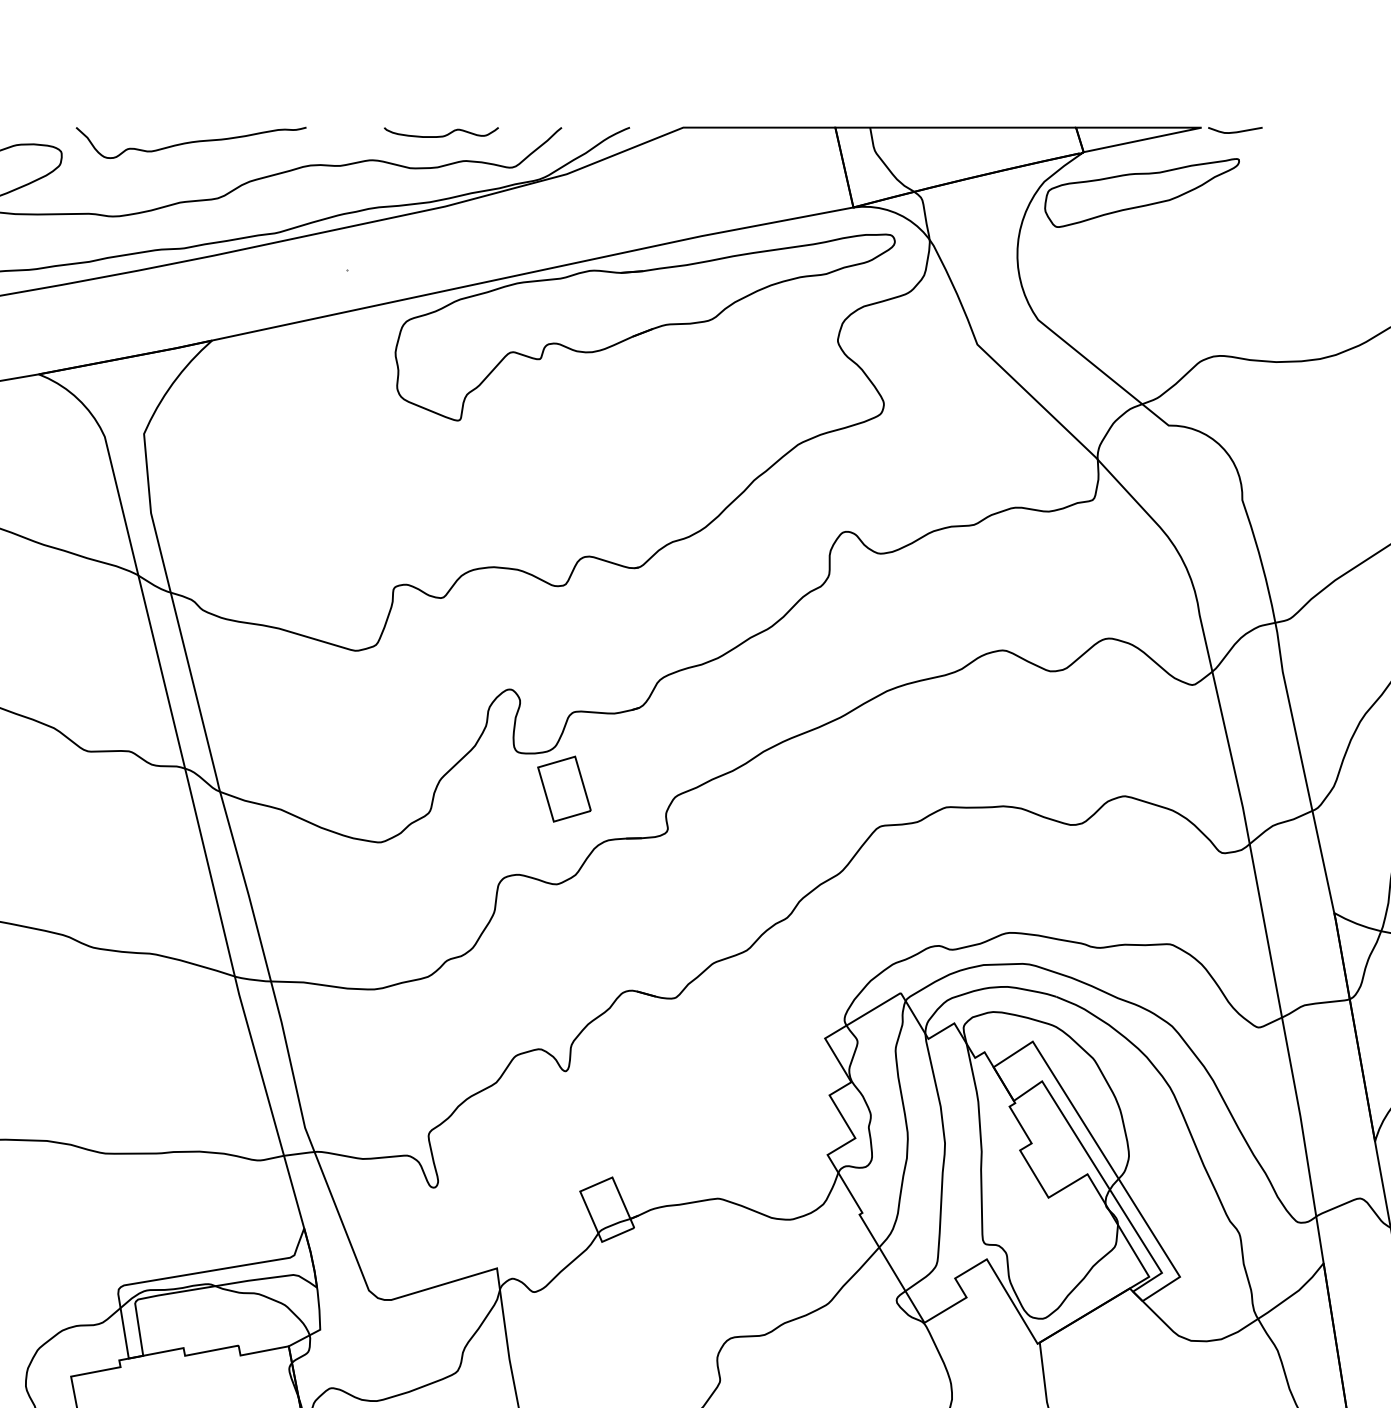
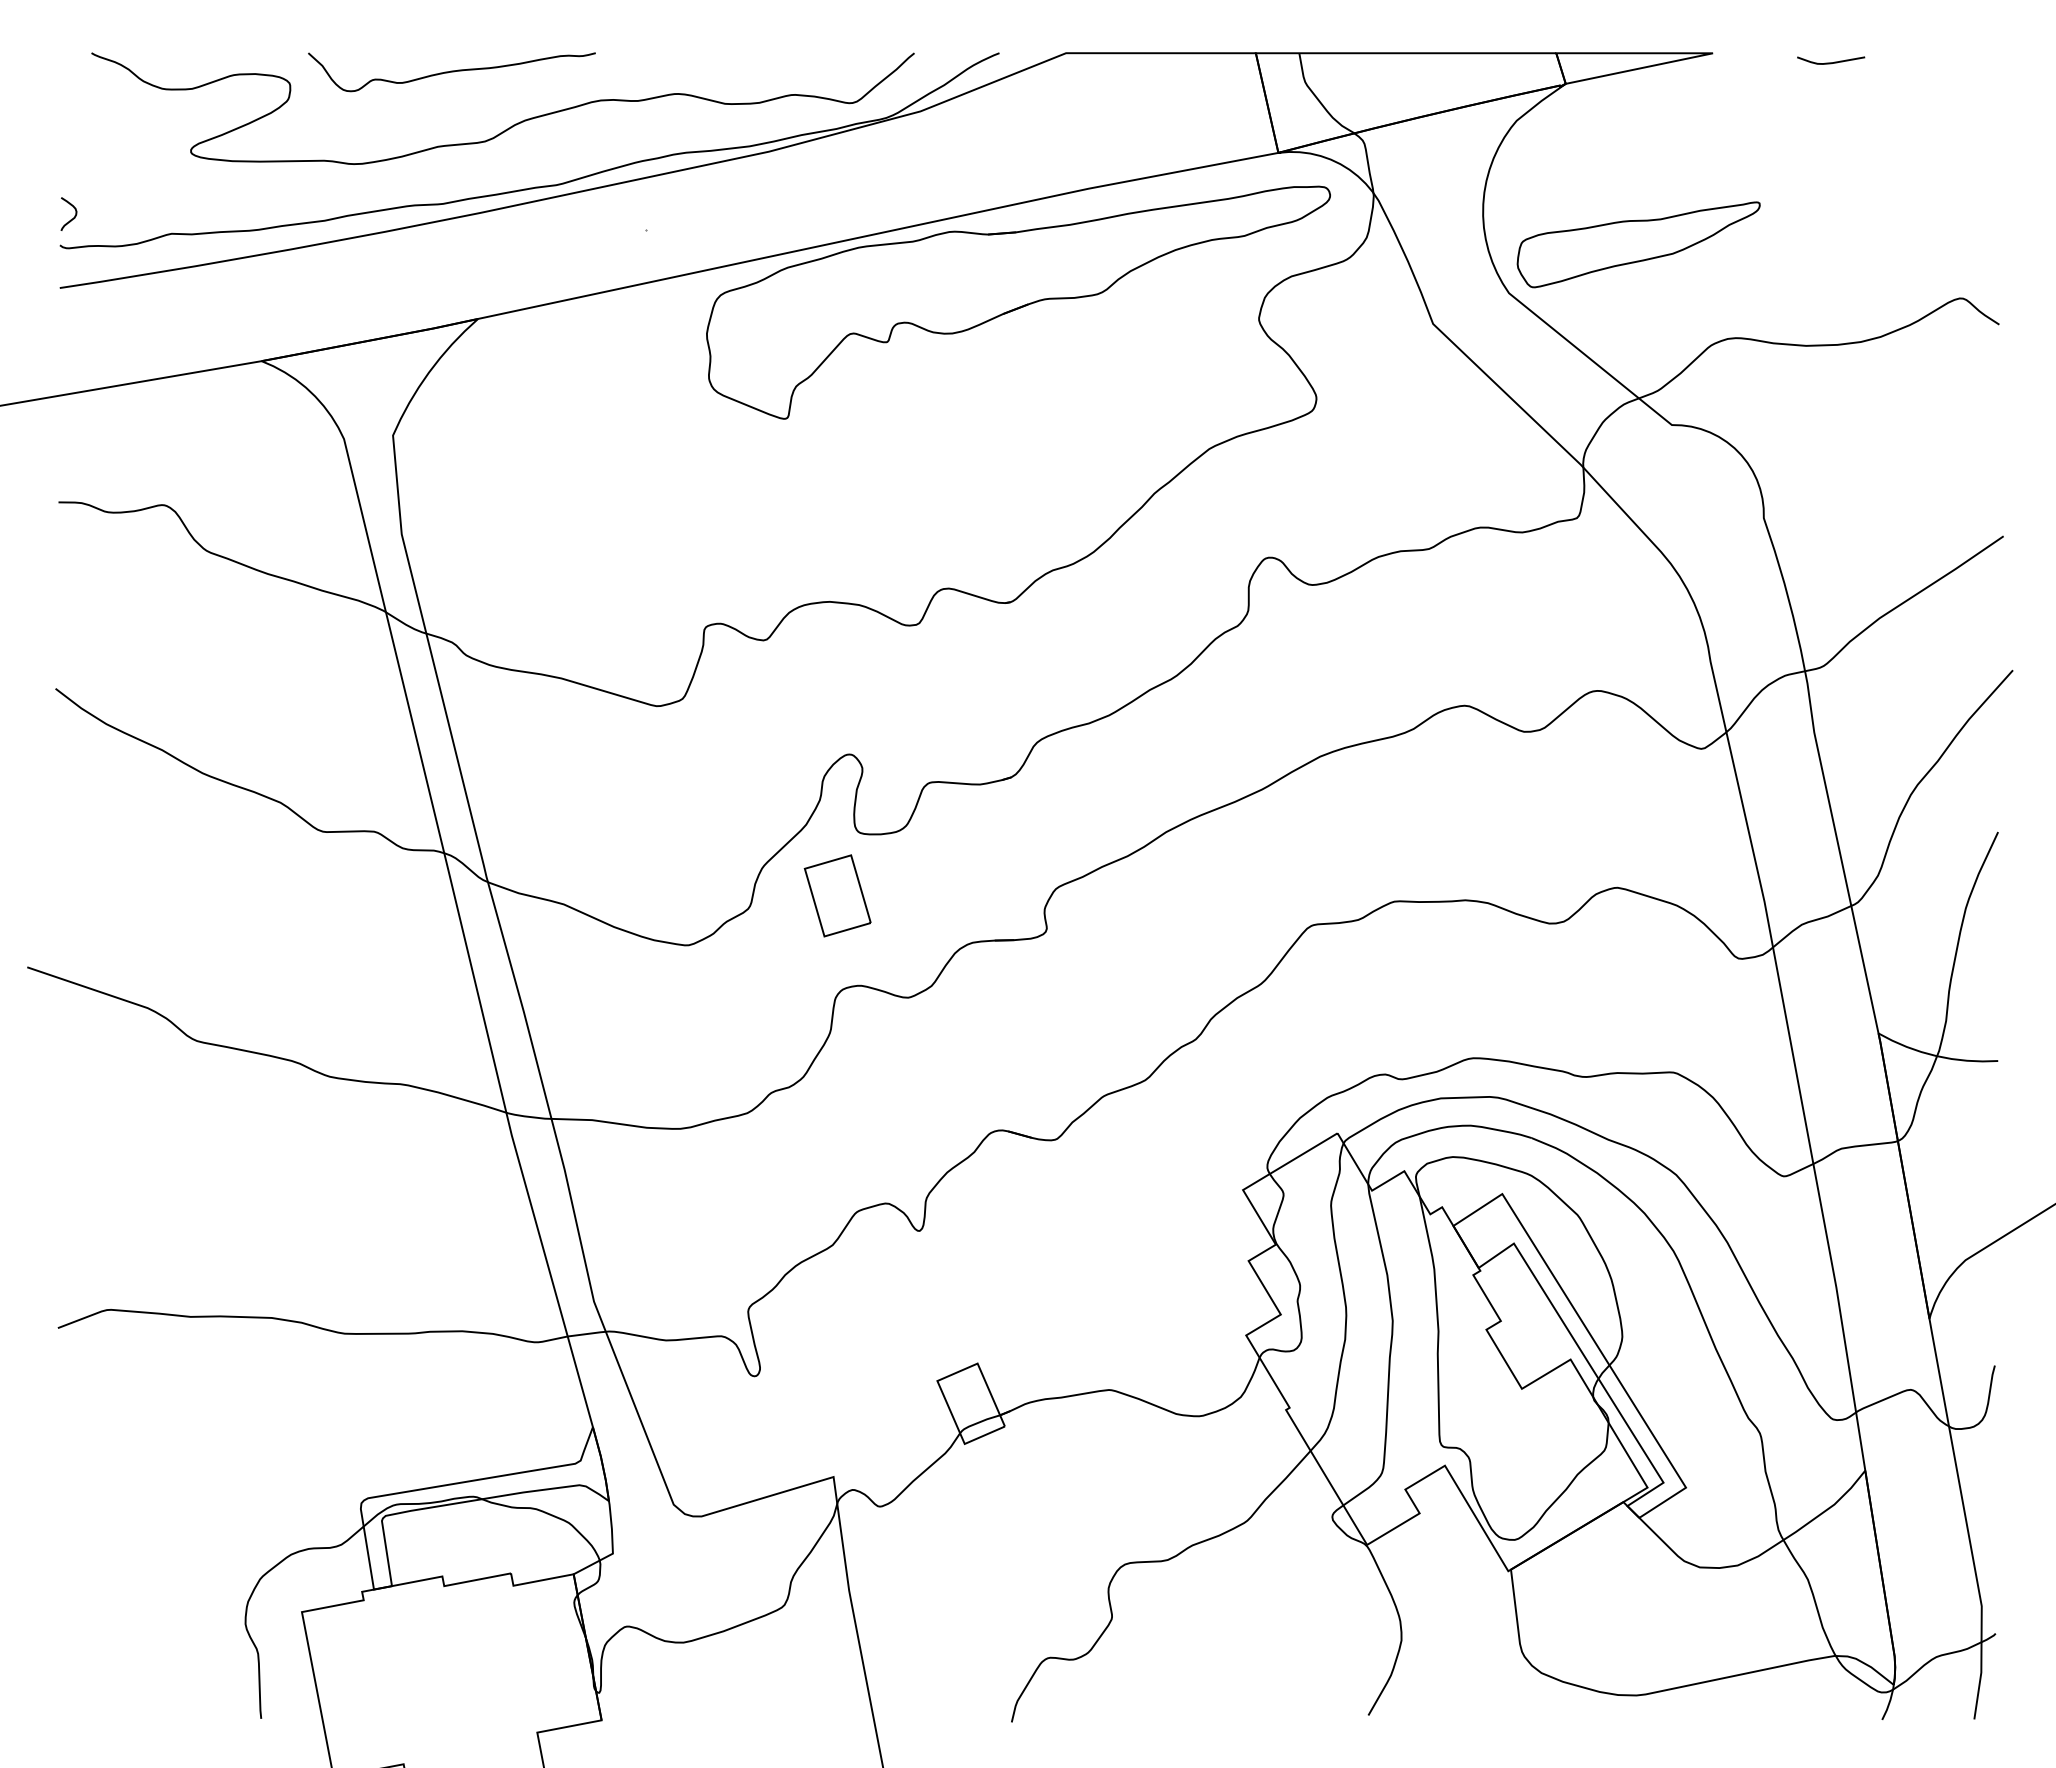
curve: (1235, 131) -> (1831, 62), moved
curve: (440, 135) -> (763, 63), removed
part: (1141, 192) -> (1638, 244), moved
part: (564, 788) -> (837, 895), moved

